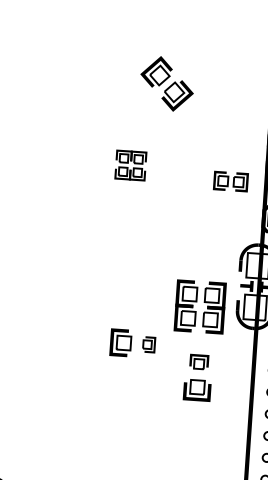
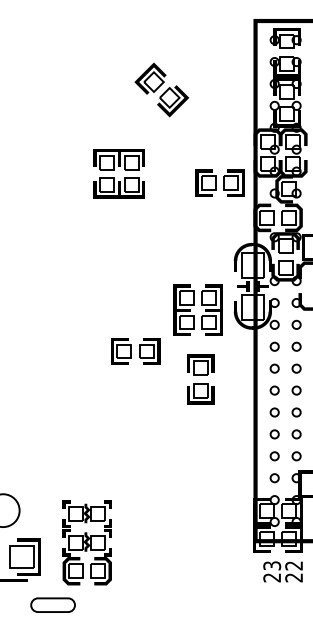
part: (166, 83) -> (161, 89), moved
part: (130, 165) -> (118, 173), size x1.67
part: (230, 180) -> (219, 182), size x1.43
part: (149, 344) -> (149, 351), size x1.67
part: (199, 361) -> (200, 364), size x1.43

